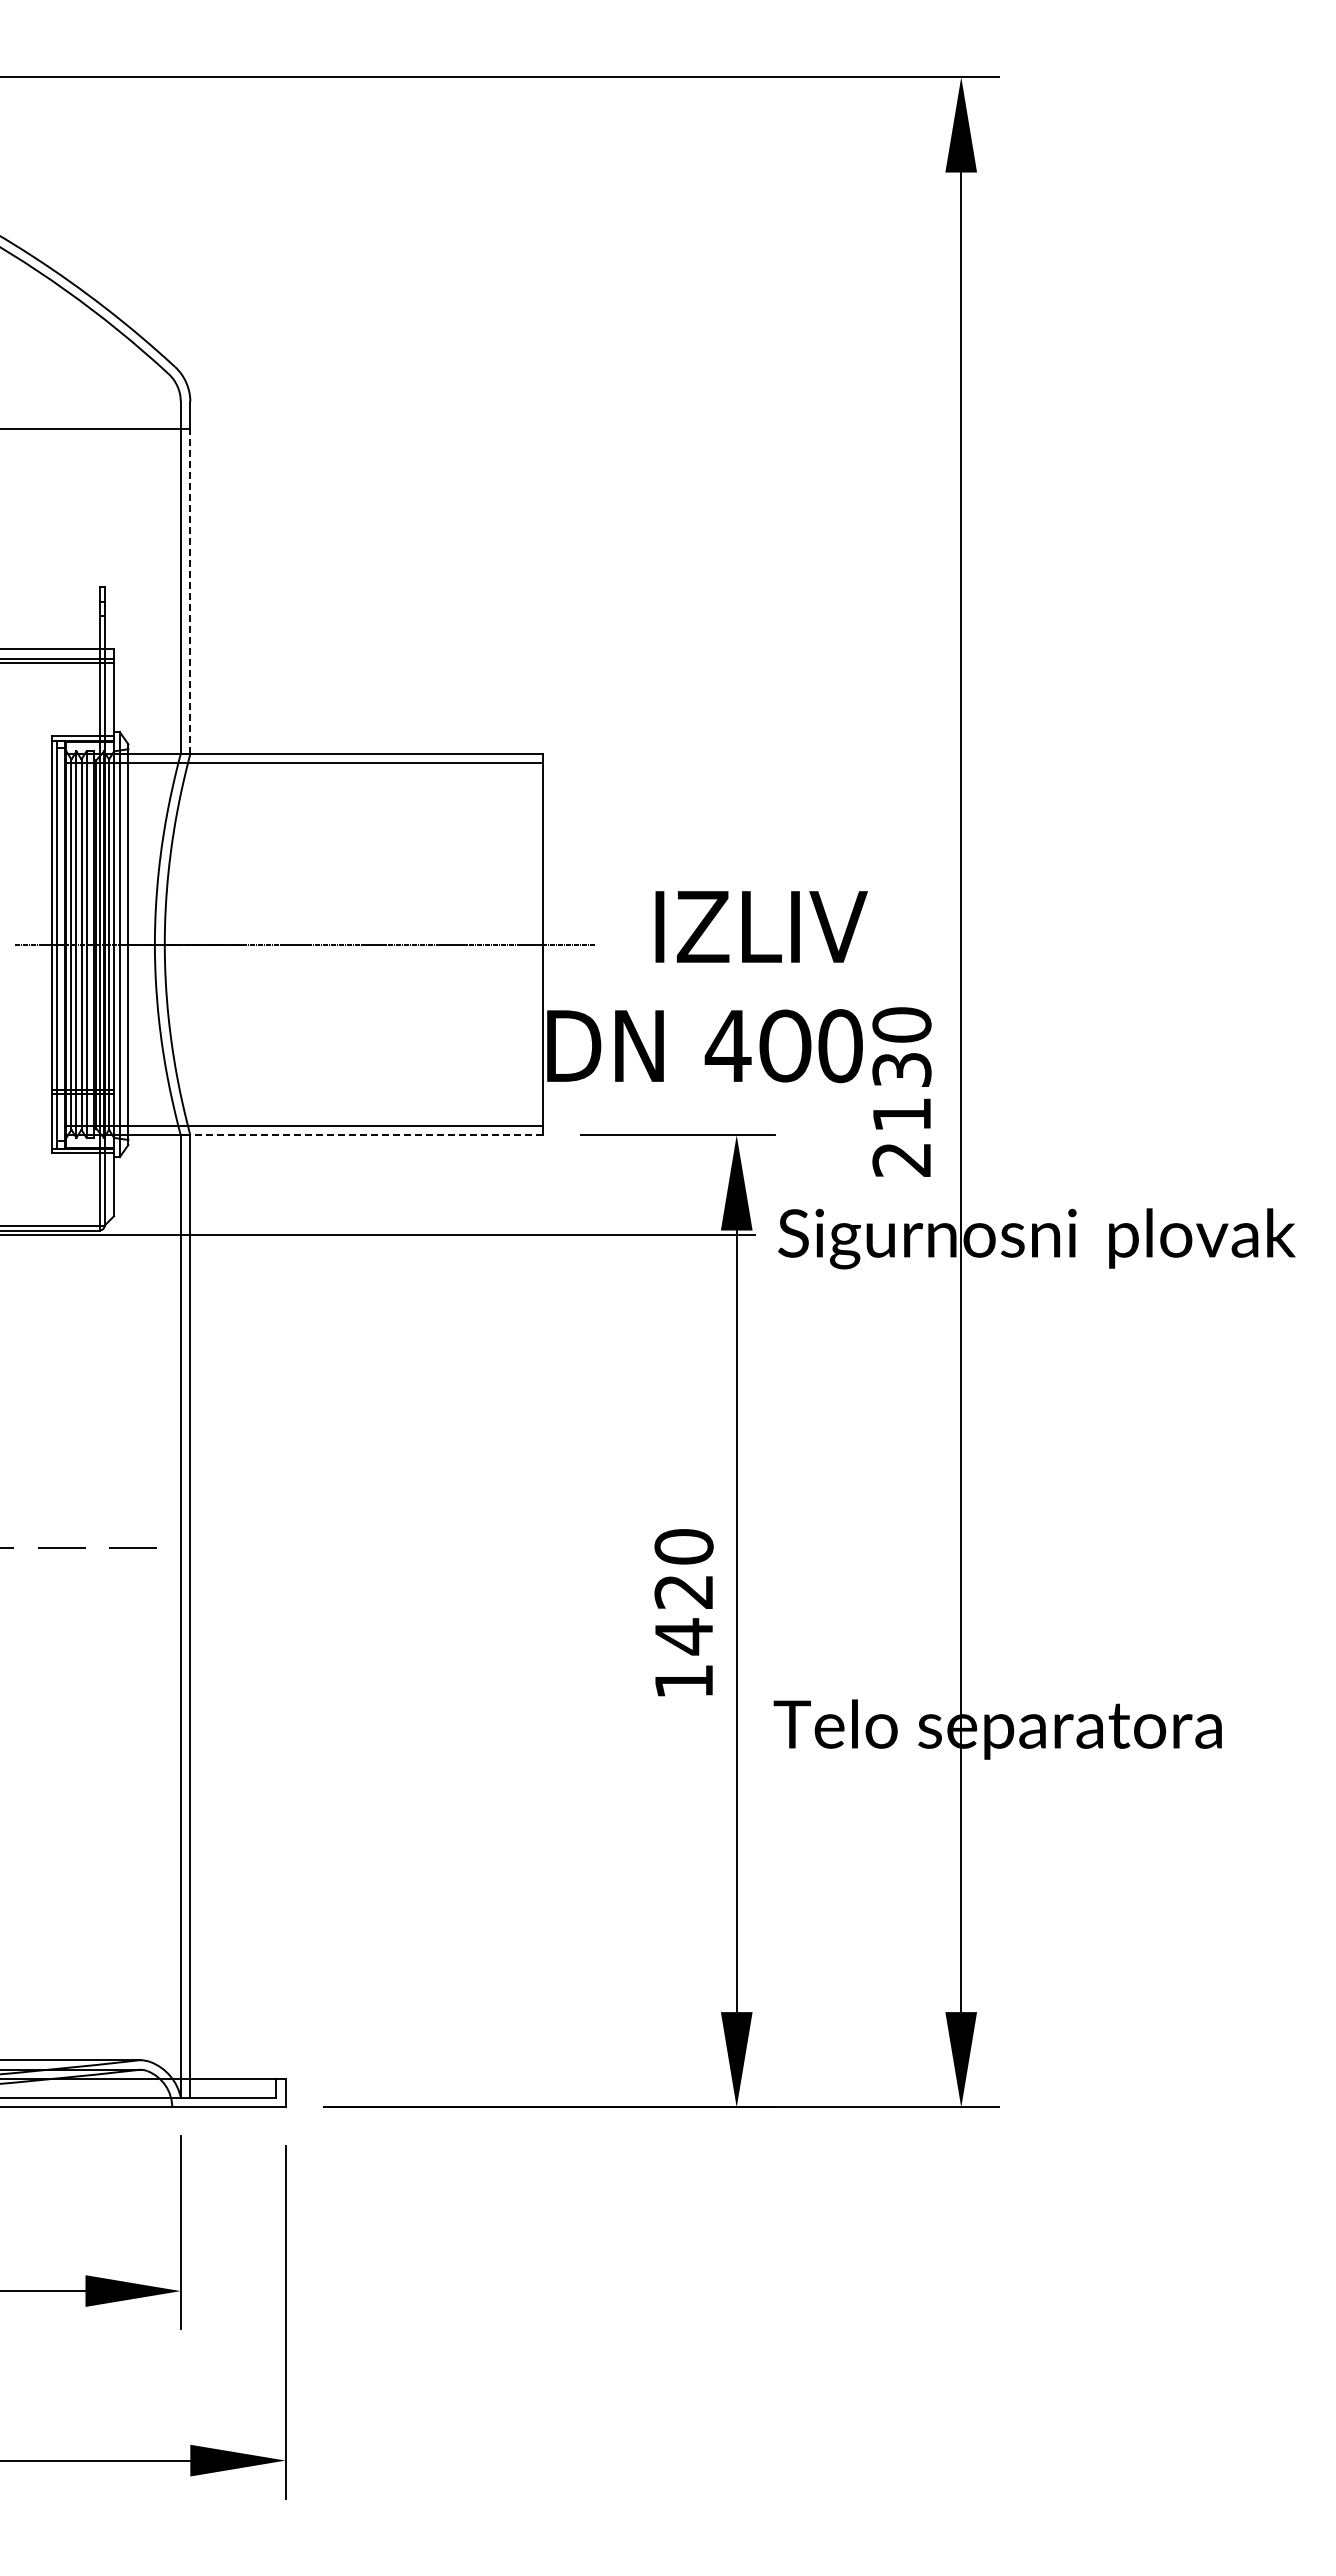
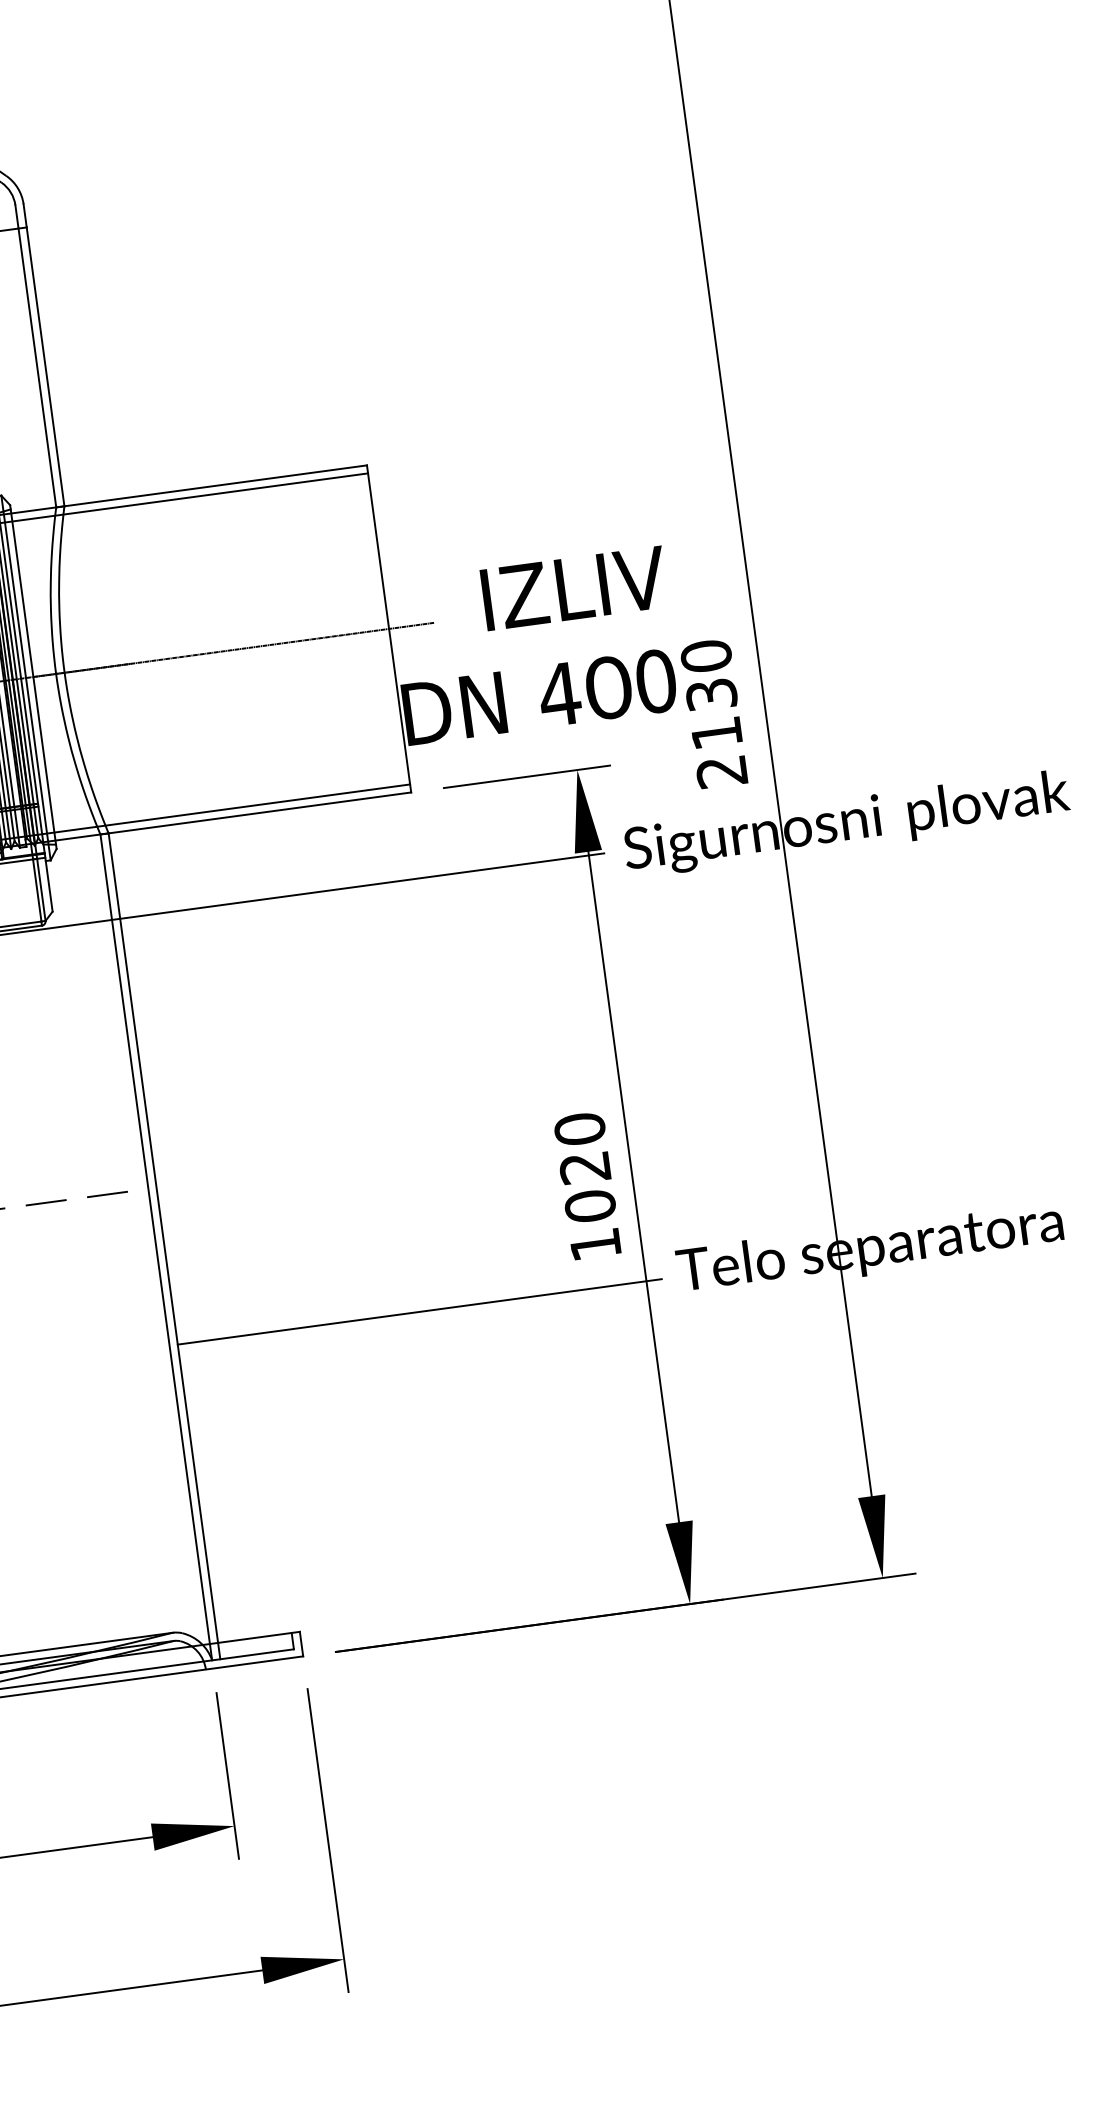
line: (190, 591) -> (45, 366), dashed -> solid
line: (366, 1135) -> (259, 813), dashed -> solid
text: (683, 1636) -> (589, 1206), 1420 -> 1020
line: (472, 1731) -> (419, 1312), added

